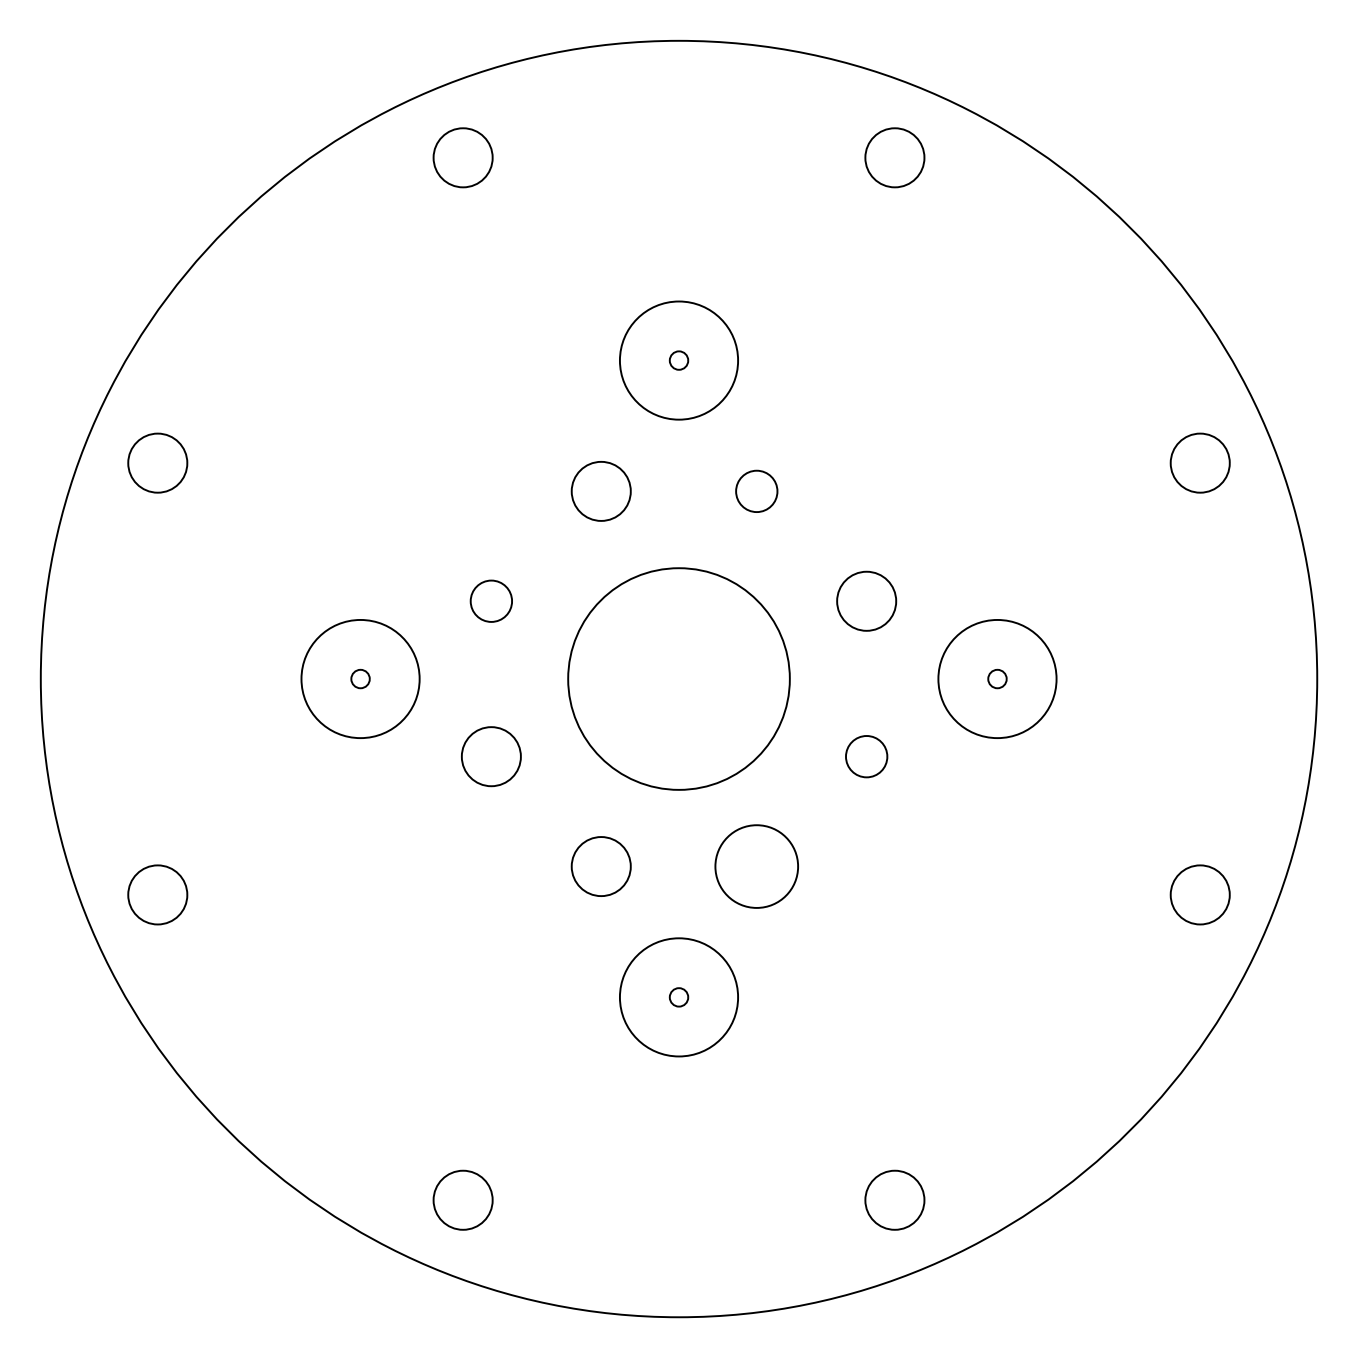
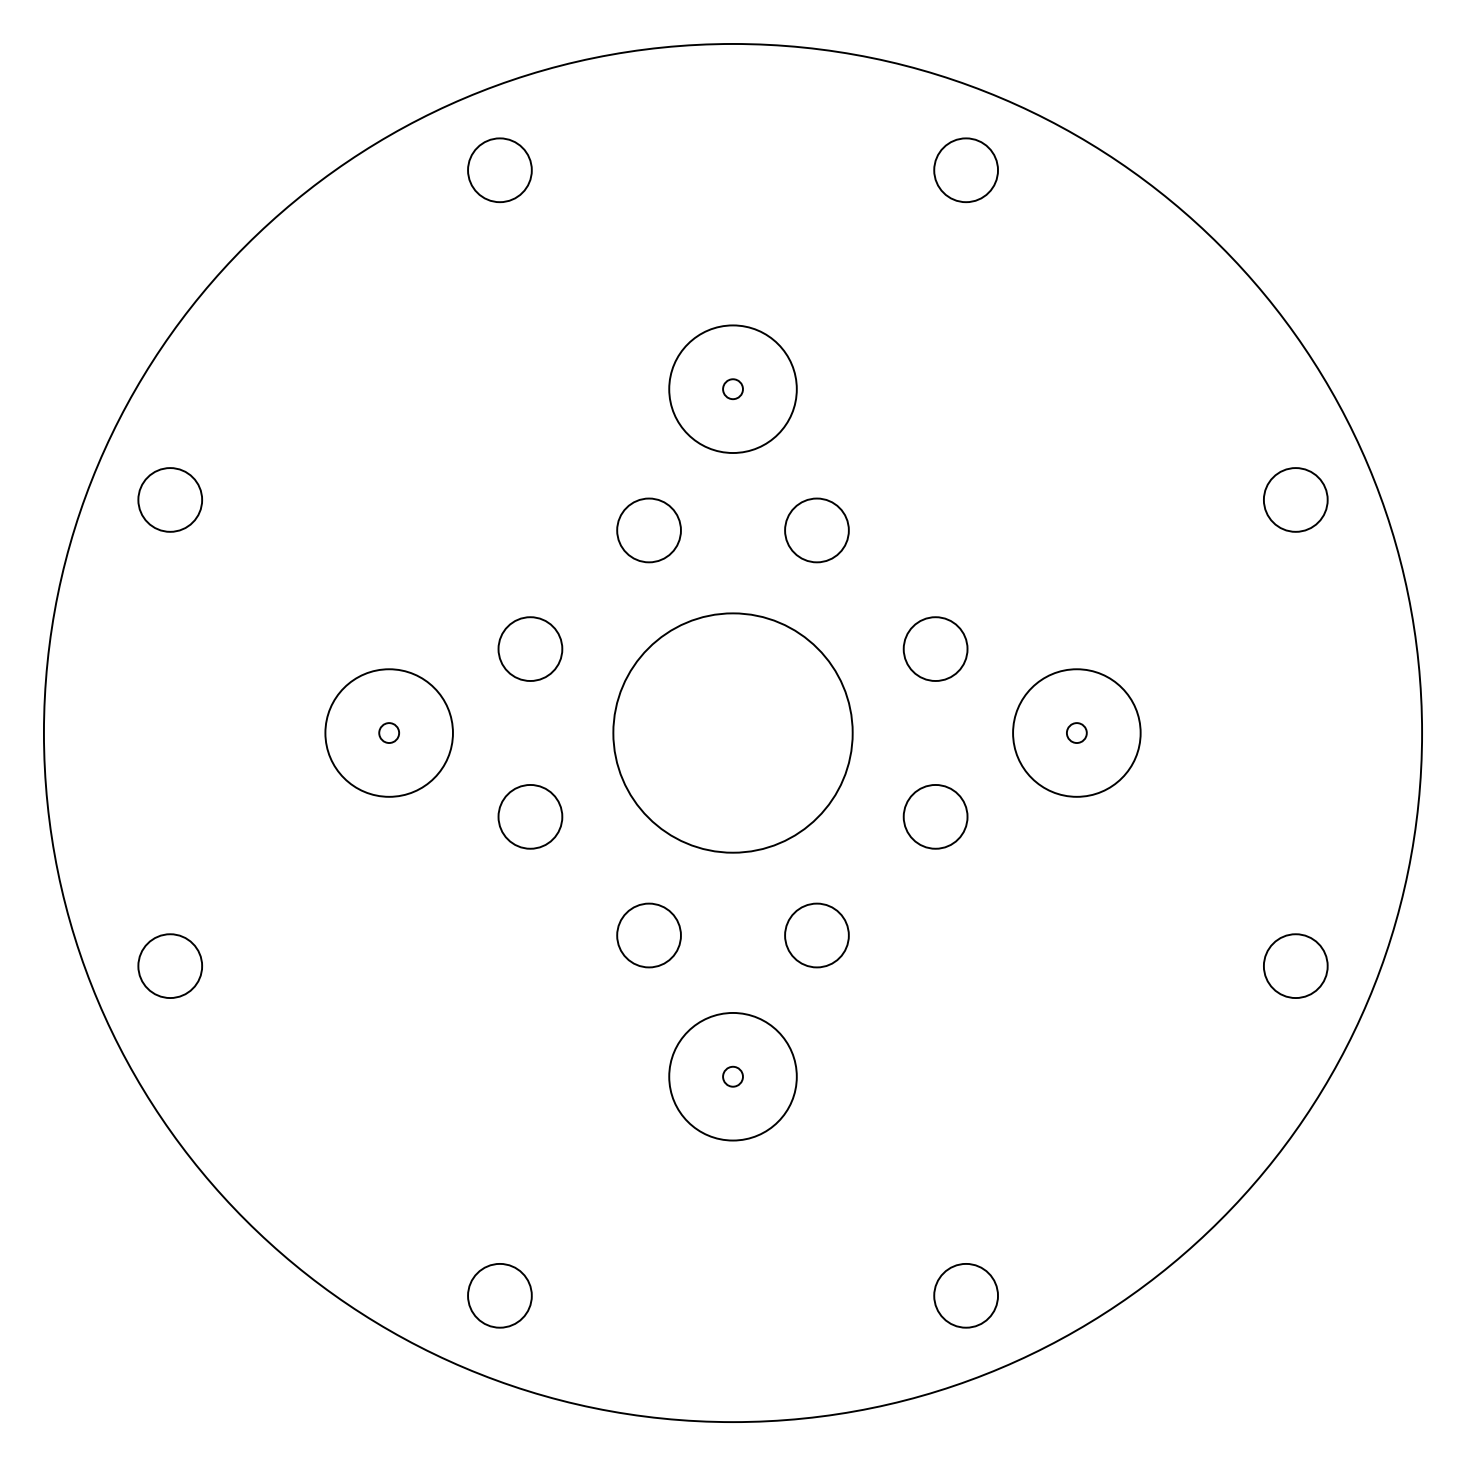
circle: (756, 491) -> (816, 530), size x1.43
circle: (491, 600) -> (530, 648), size x1.43
circle: (866, 756) -> (935, 816), size x1.43
circle: (756, 866) -> (816, 935), size x0.71

